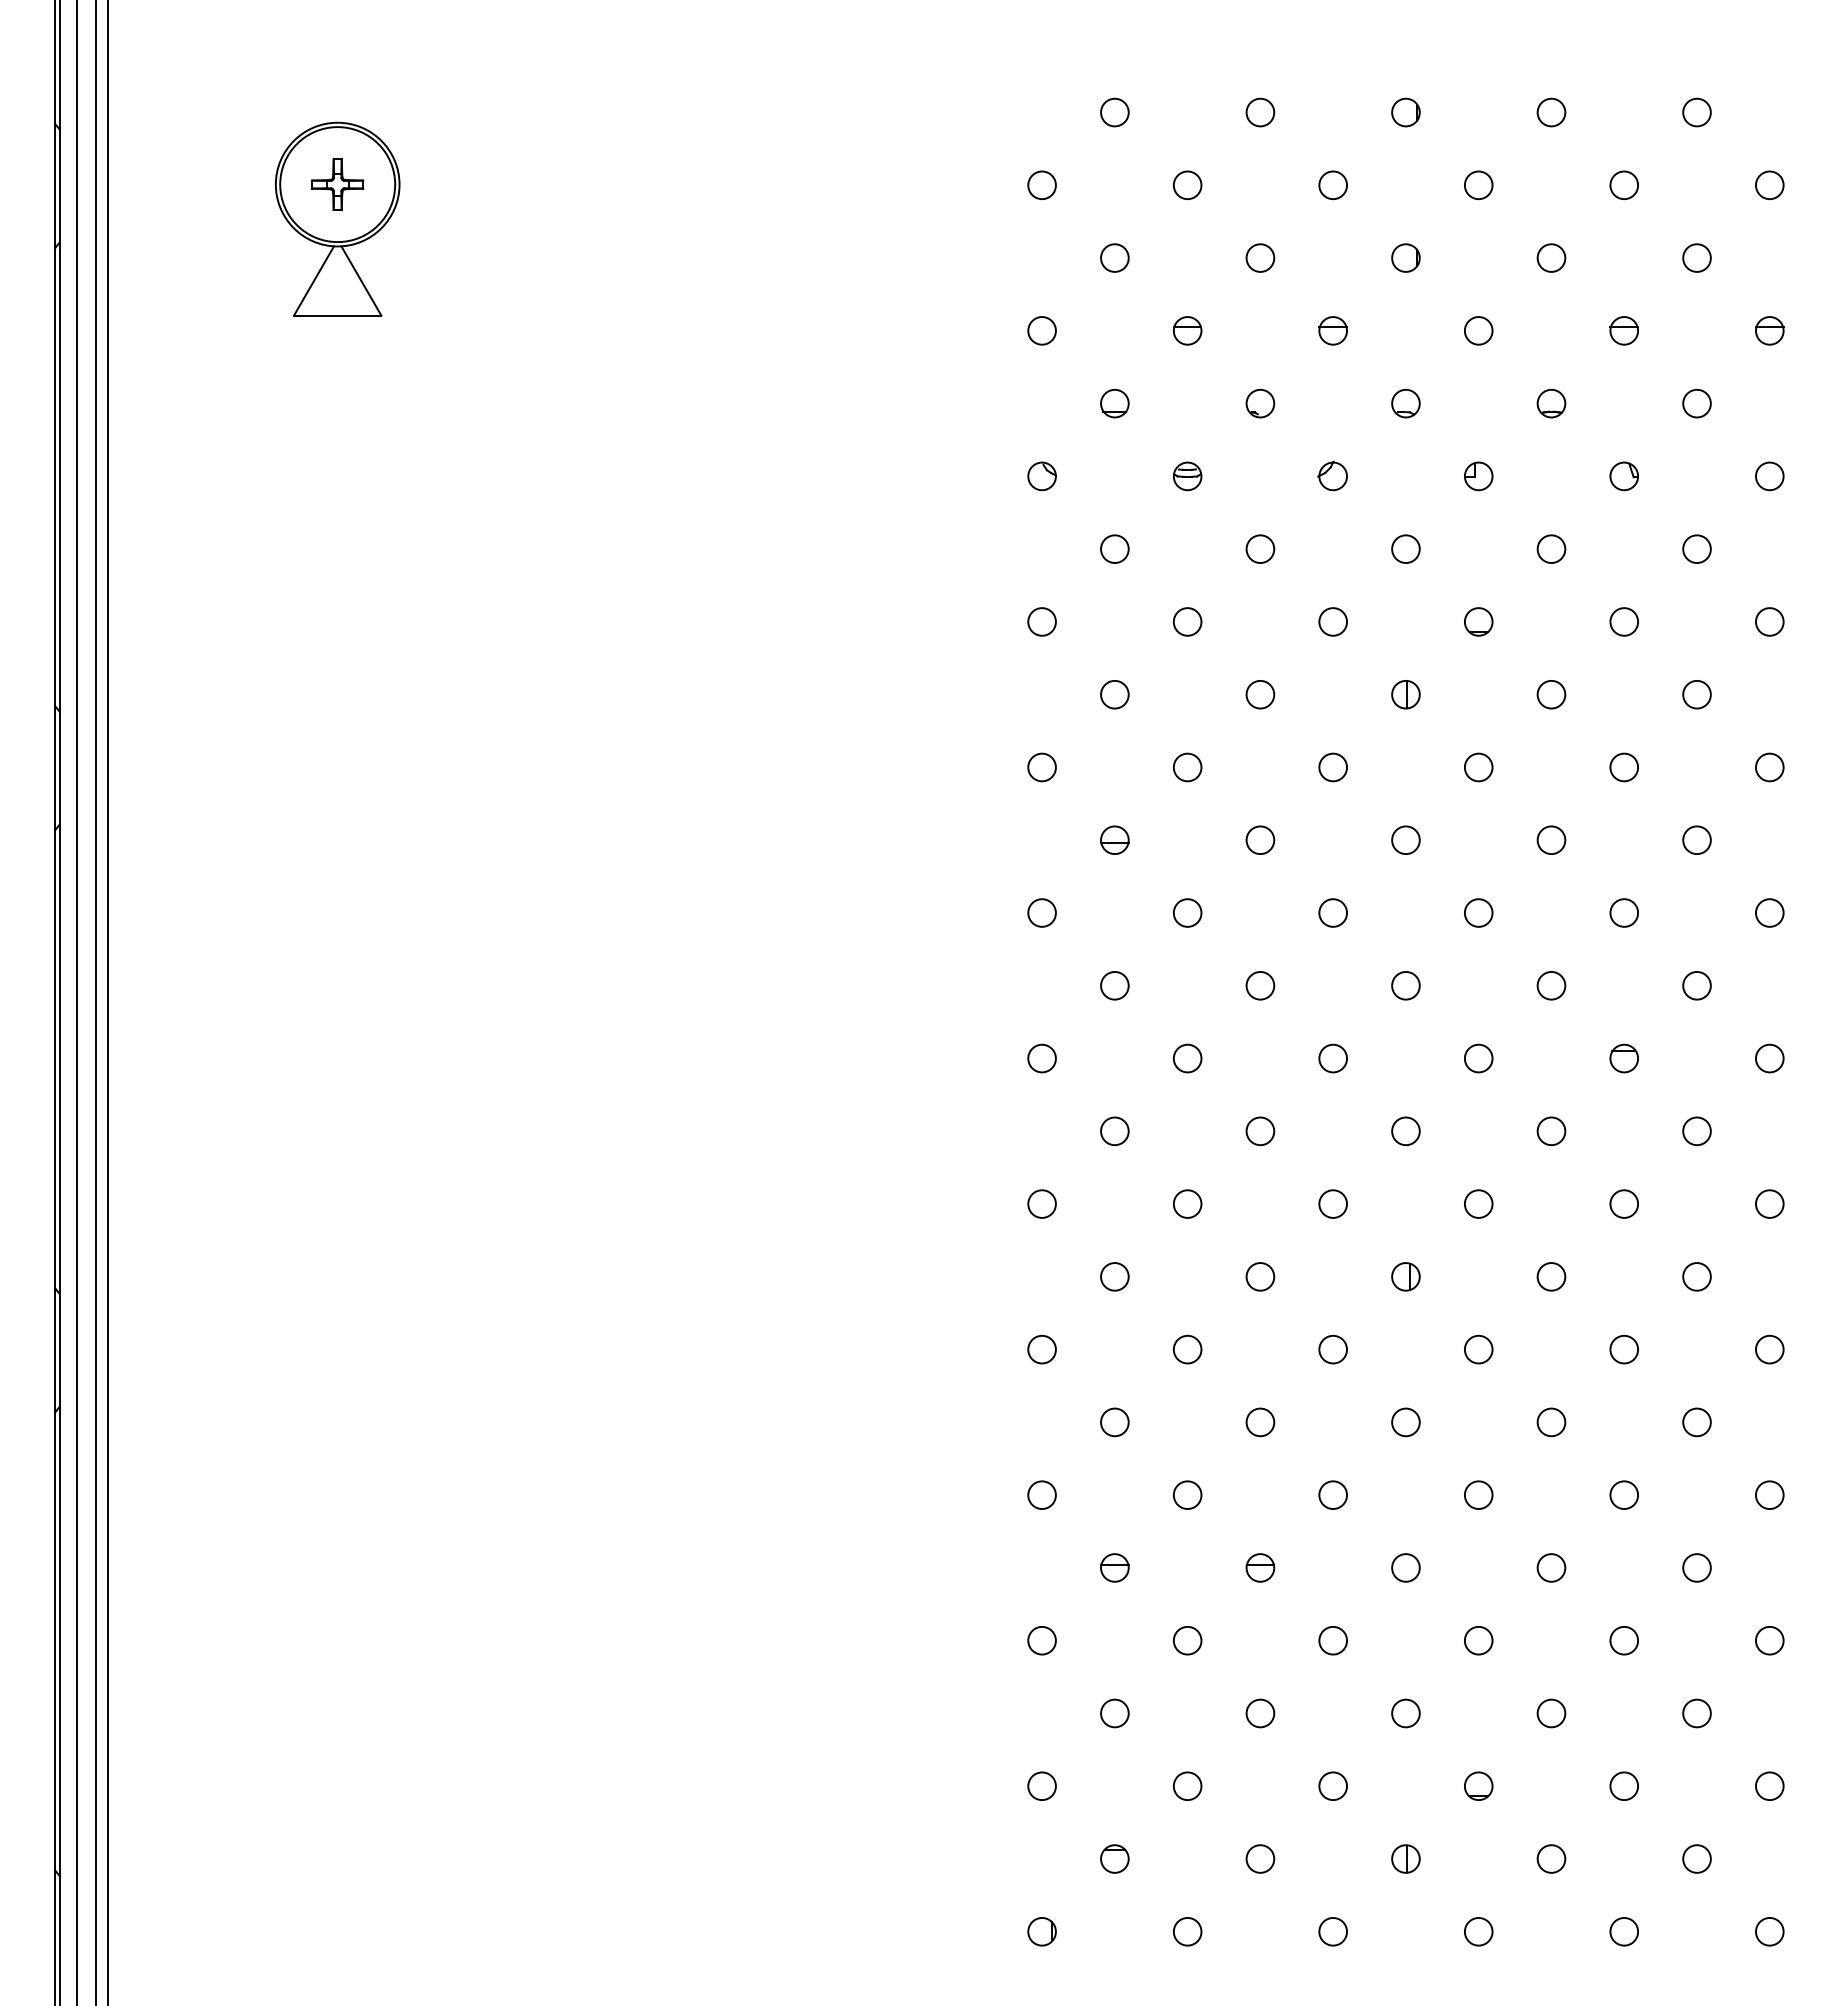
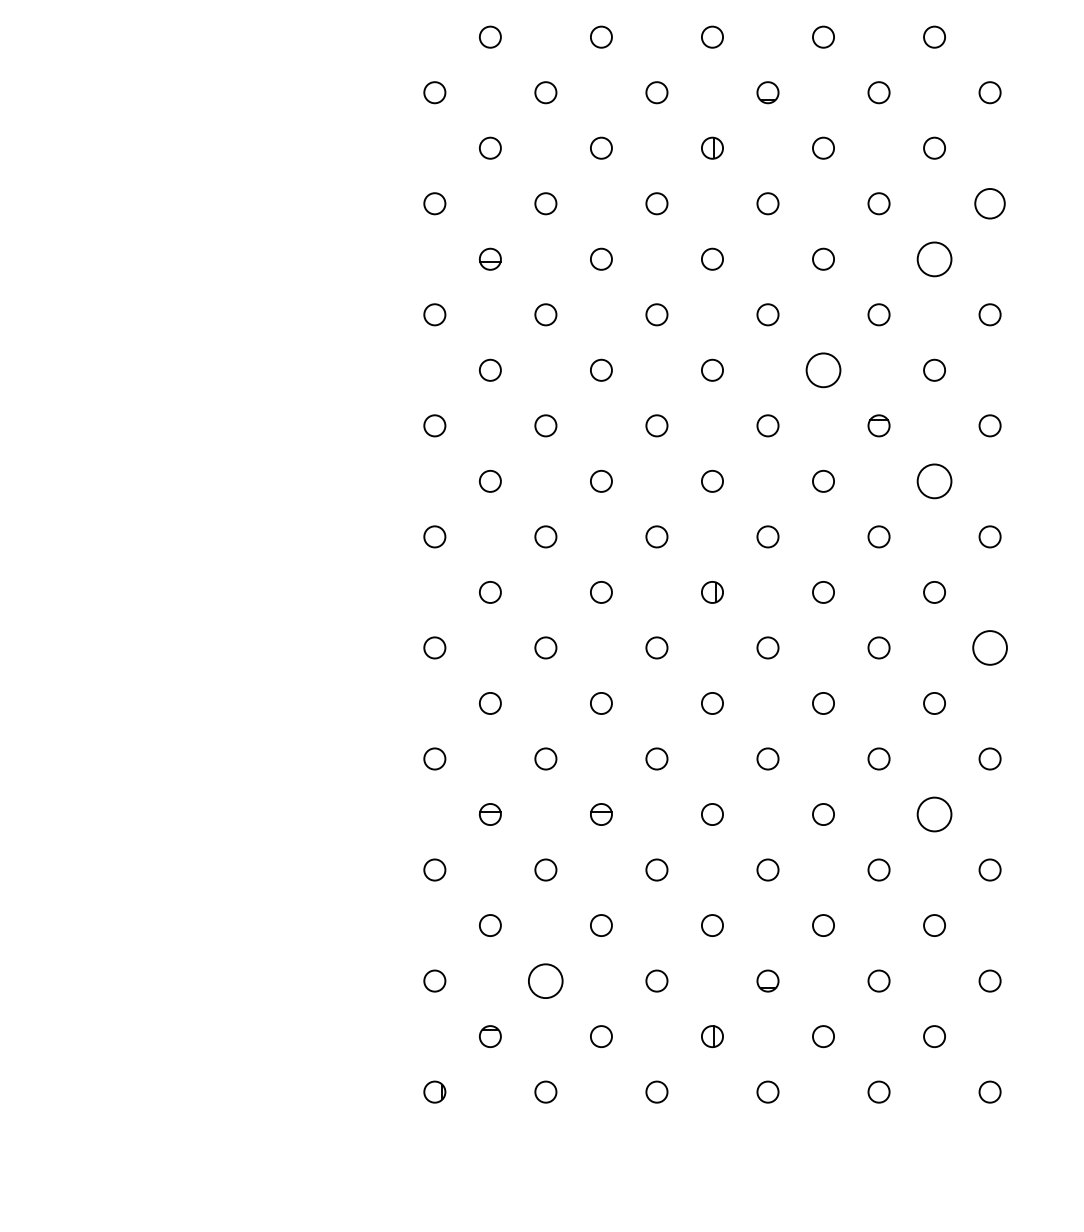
circle: (1769, 767) -> (989, 203), size x1.4
circle: (1696, 839) -> (934, 258), size x1.6
circle: (1551, 985) -> (823, 370), size x1.6
circle: (1696, 1131) -> (934, 481), size x1.6
circle: (1769, 1349) -> (989, 647), size x1.6
circle: (1696, 1567) -> (934, 814), size x1.6
circle: (1187, 1785) -> (545, 980), size x1.6

